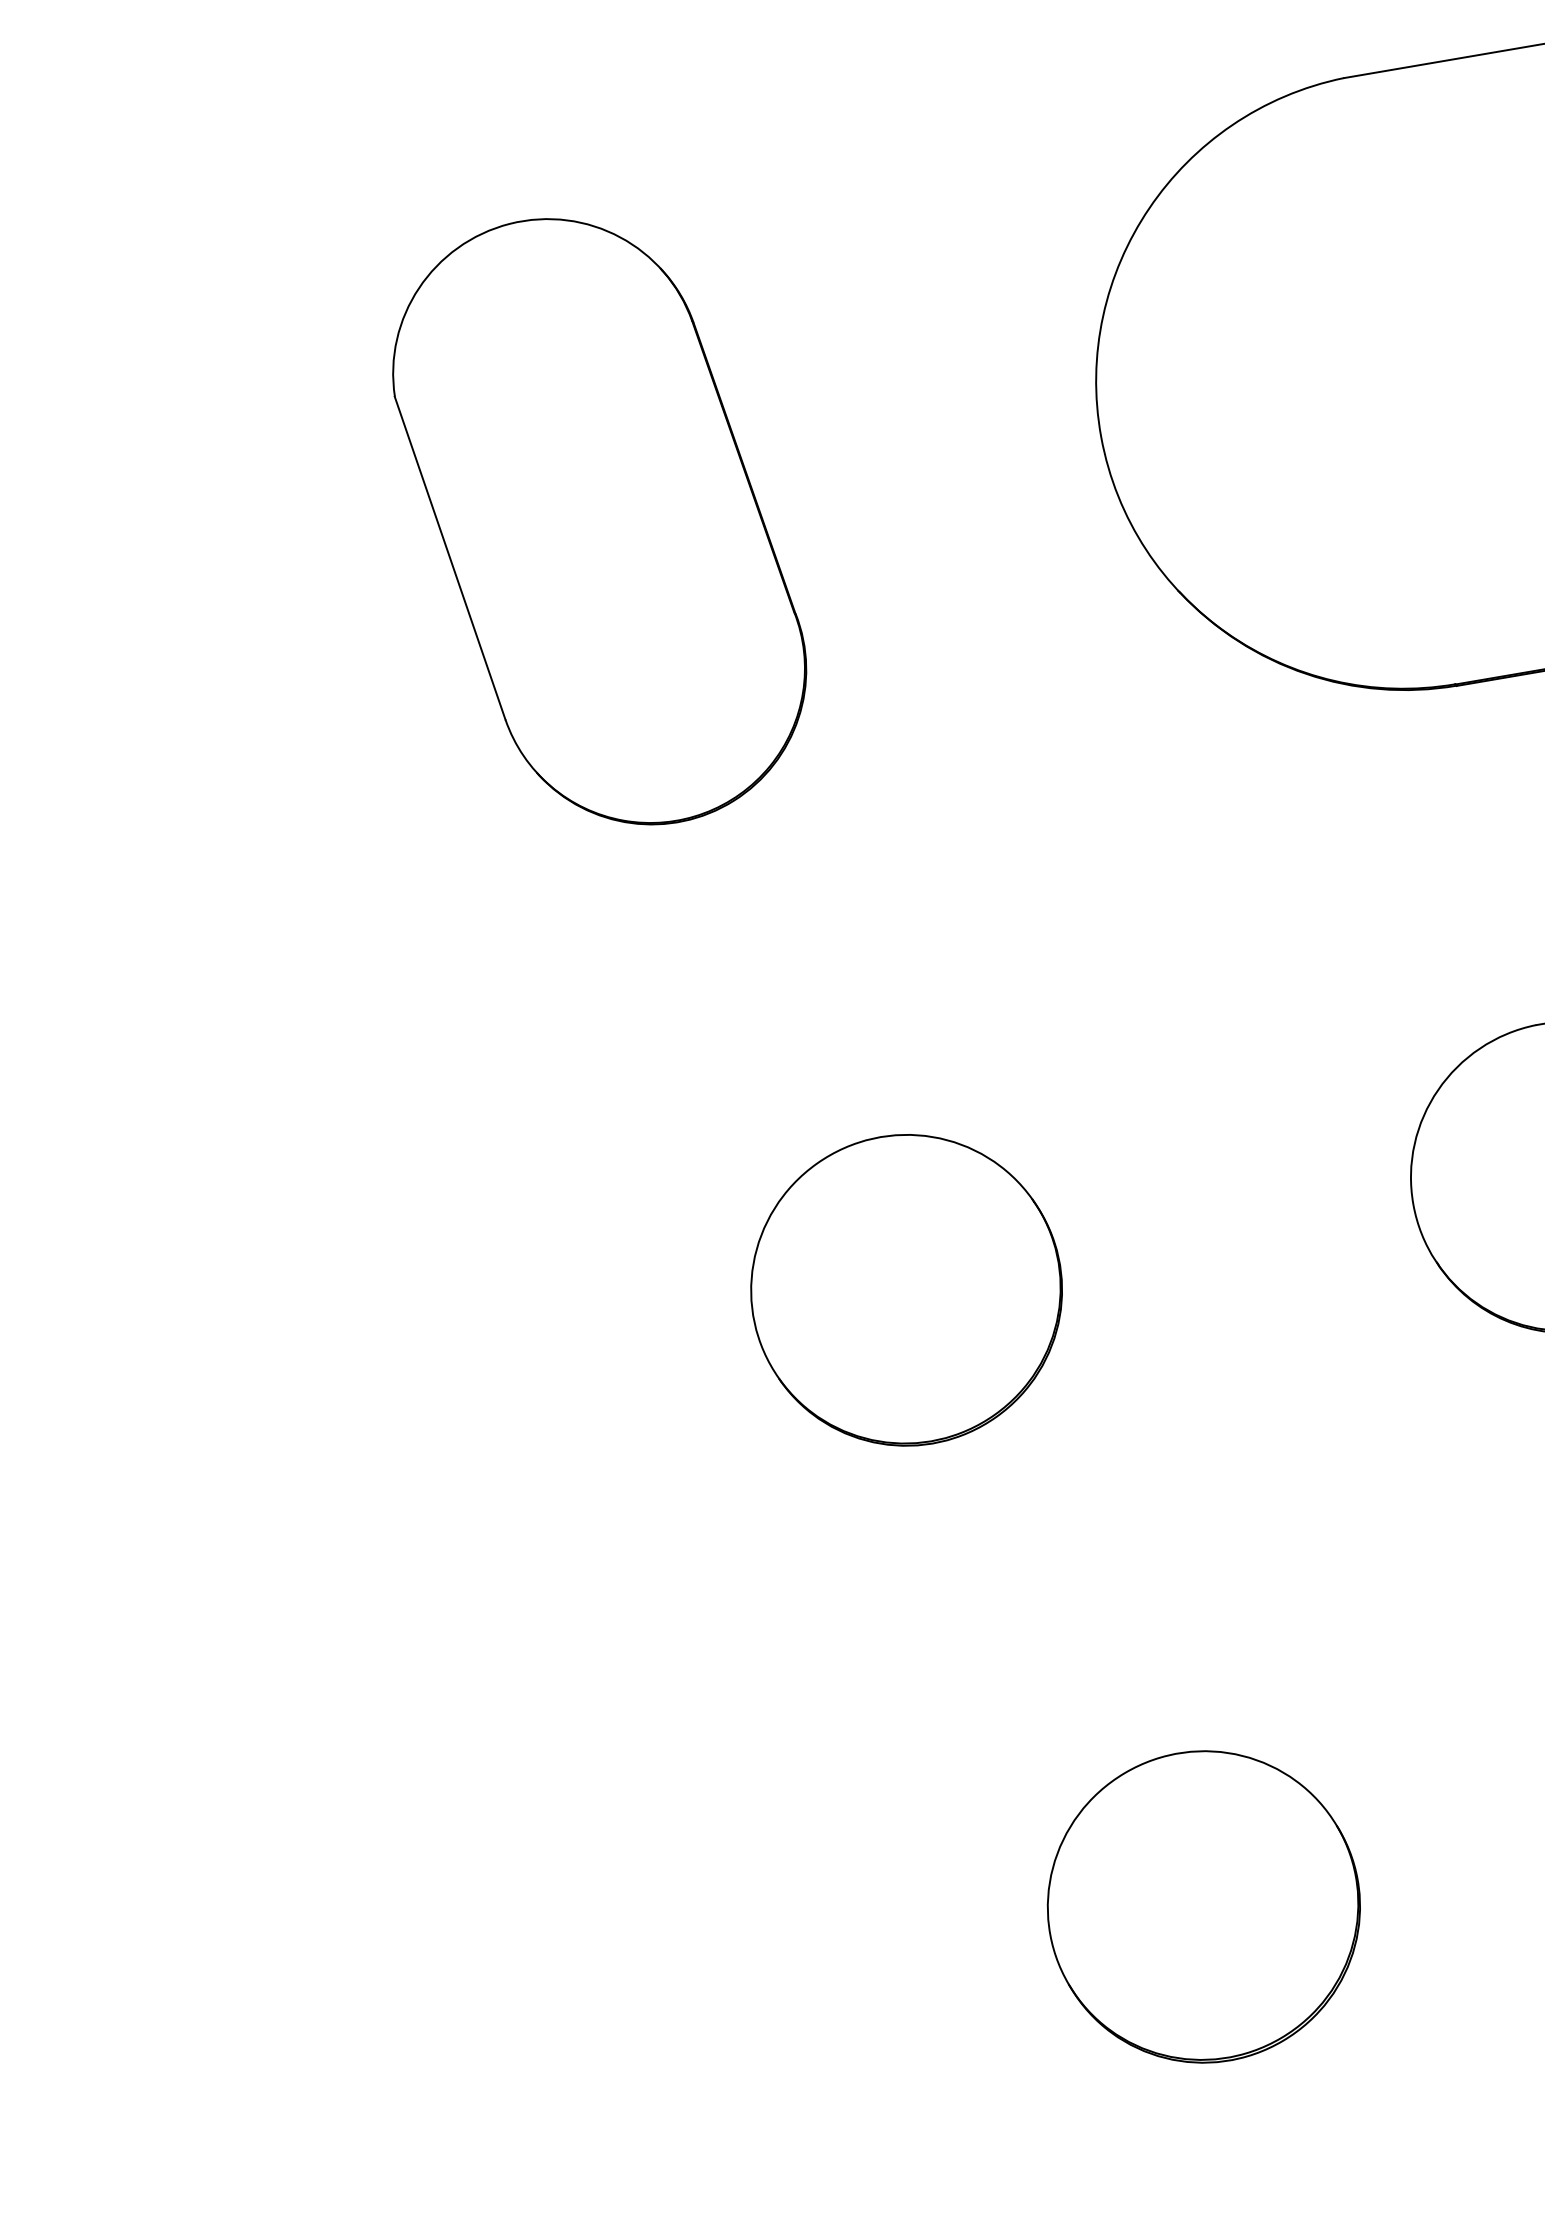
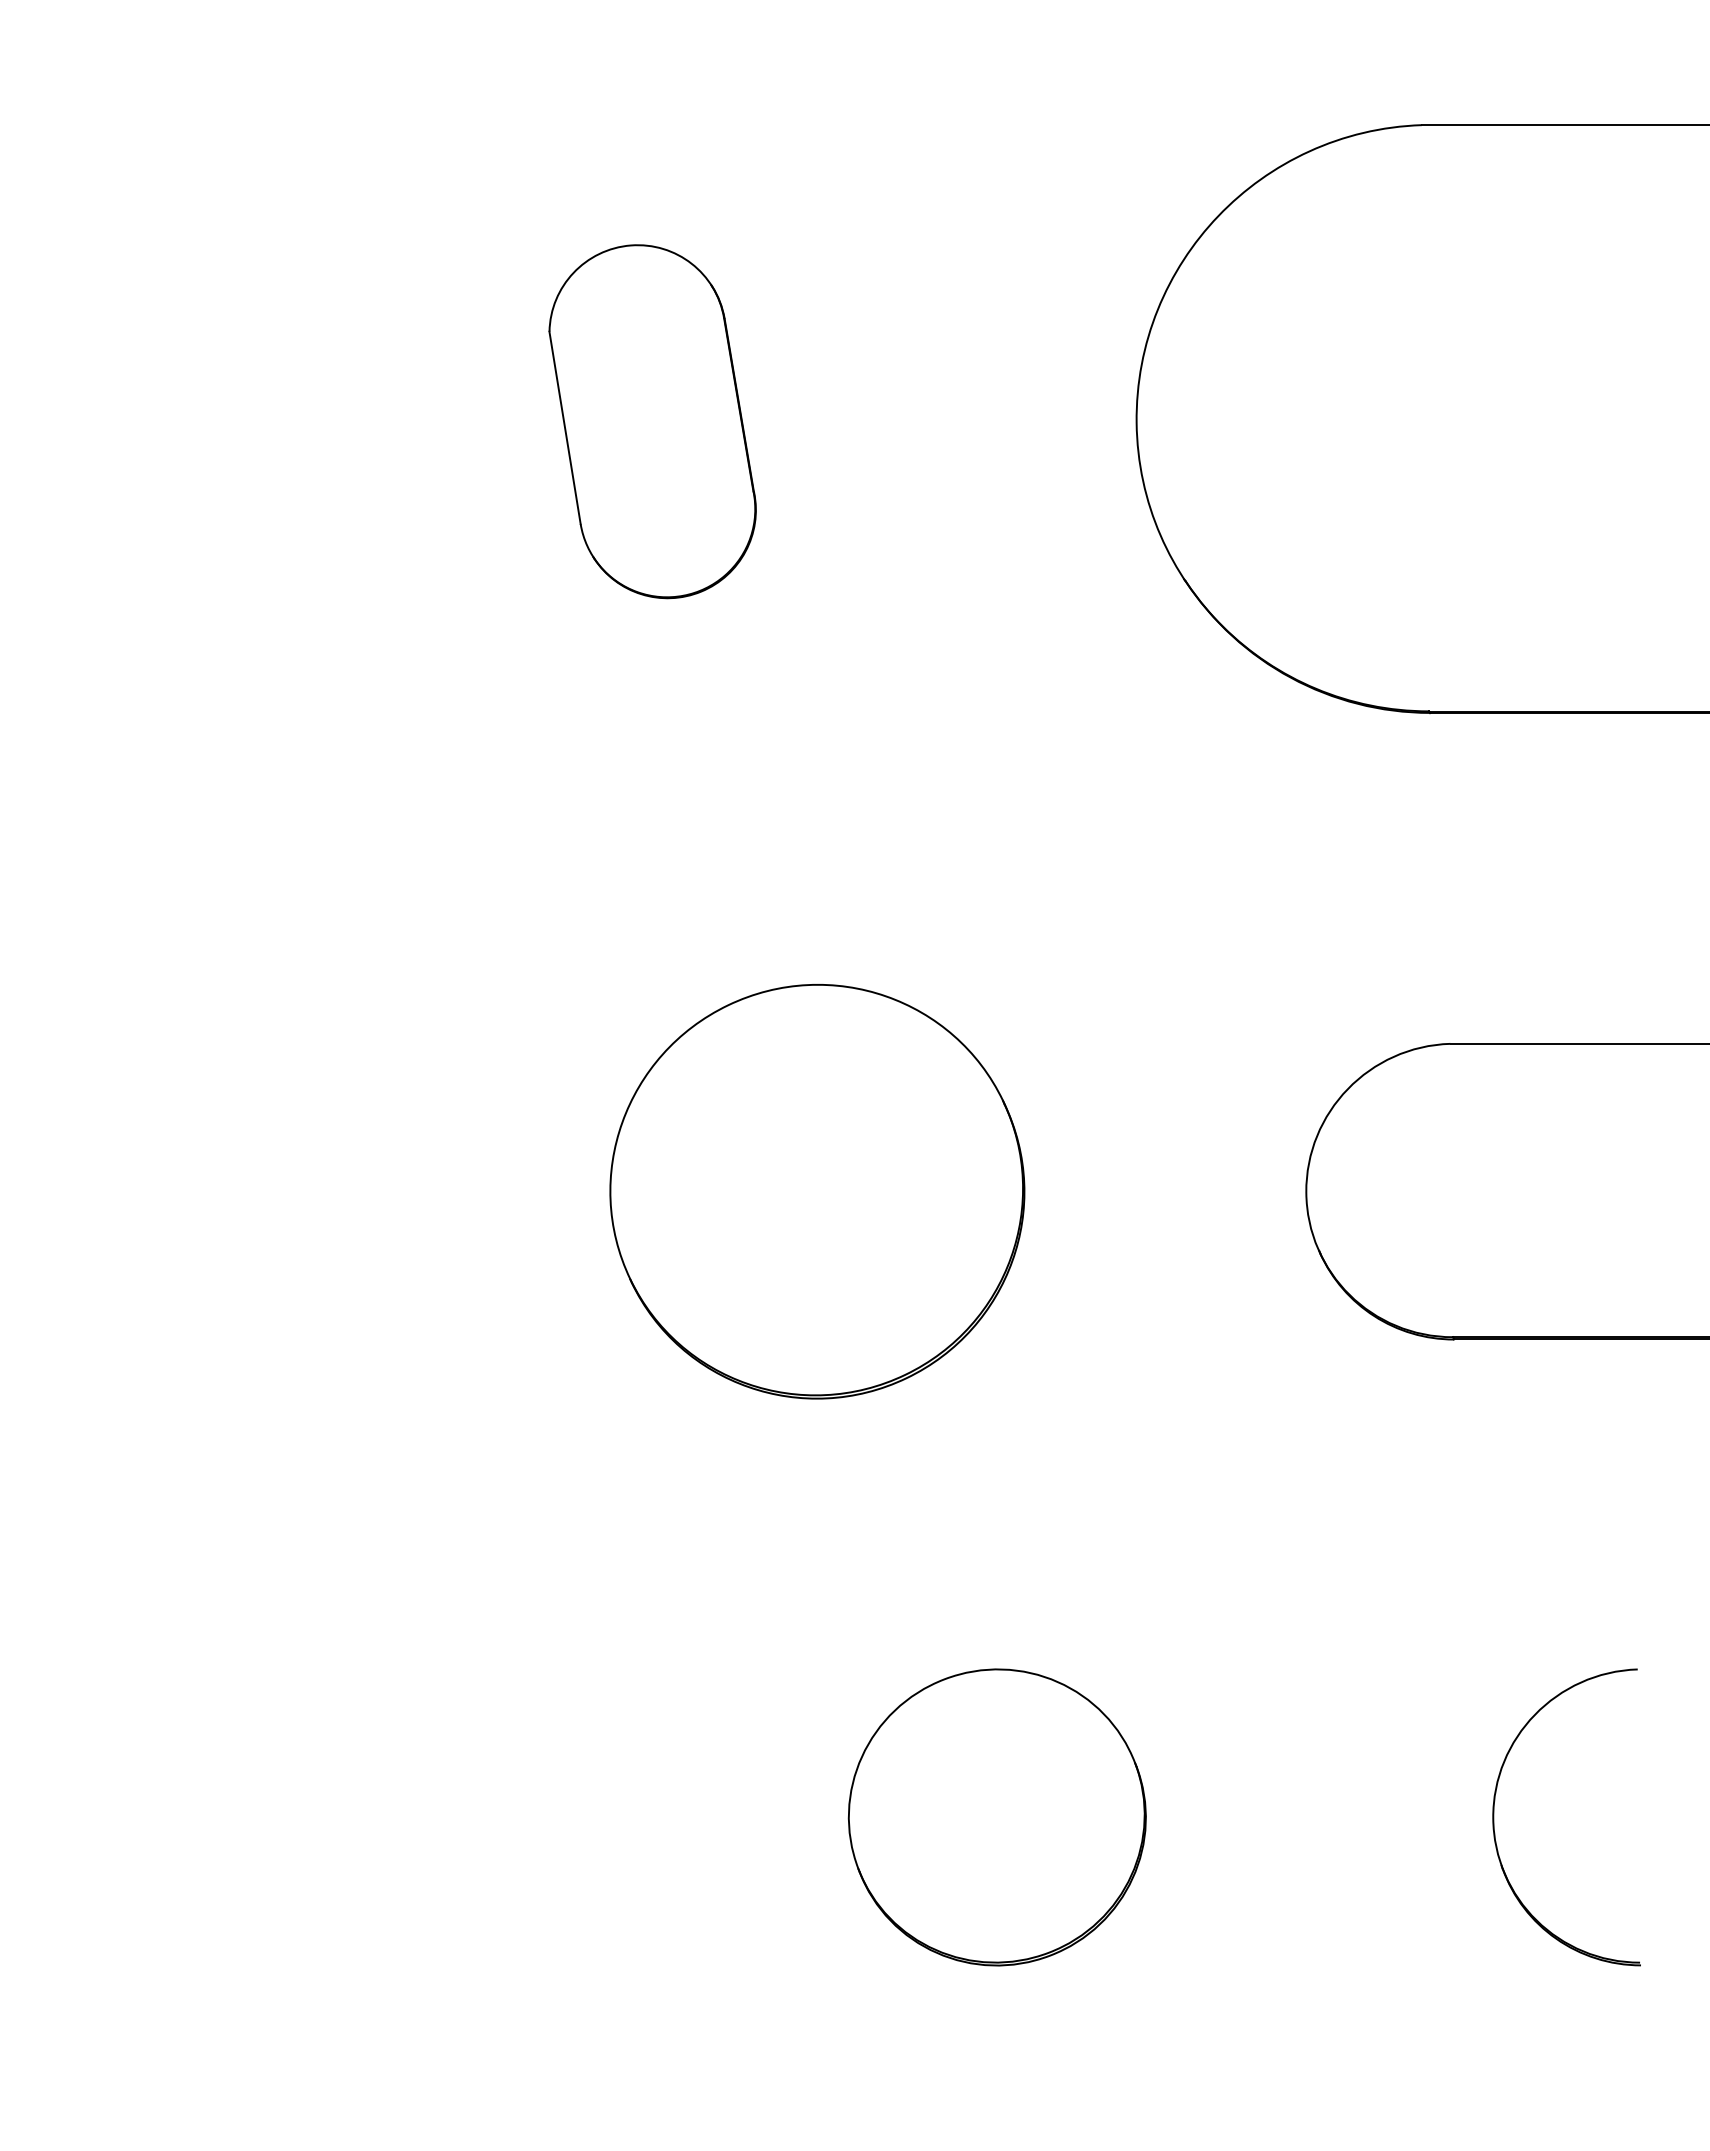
part: (599, 521) -> (652, 421), size x0.6
part: (906, 1290) -> (817, 1191), size x1.4

